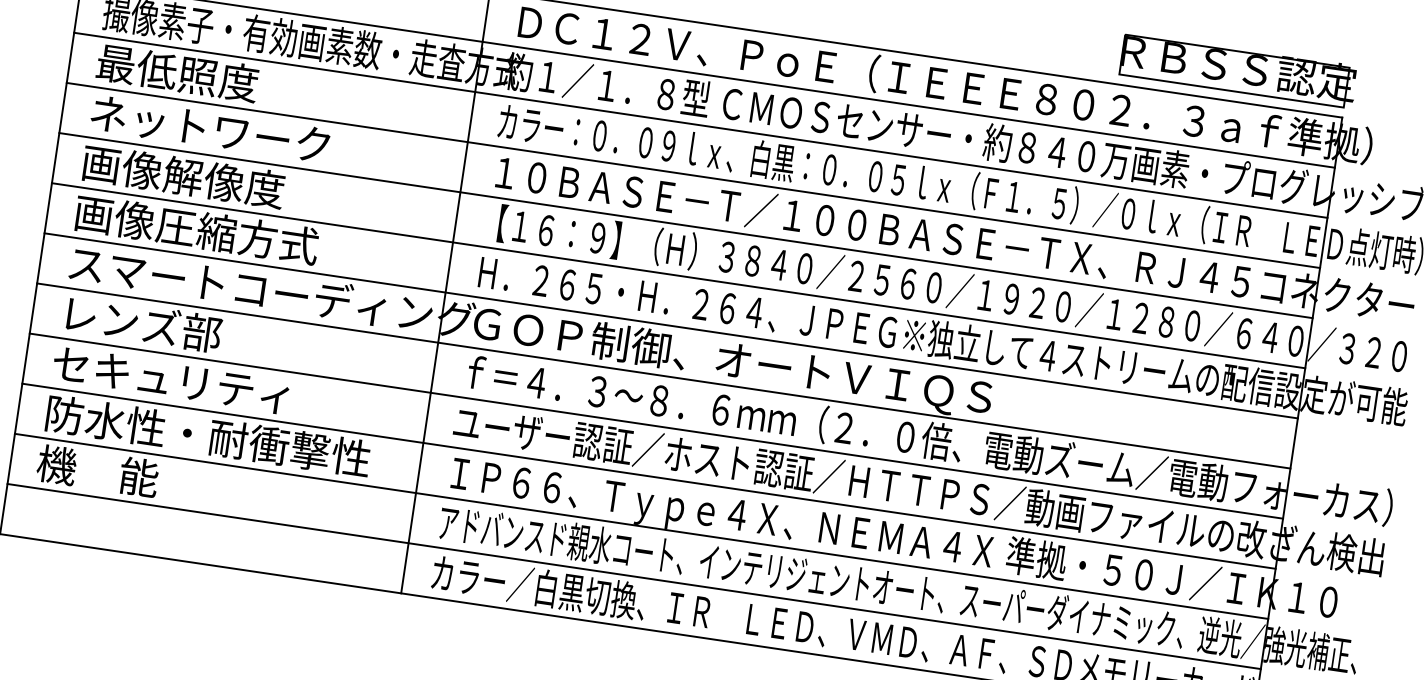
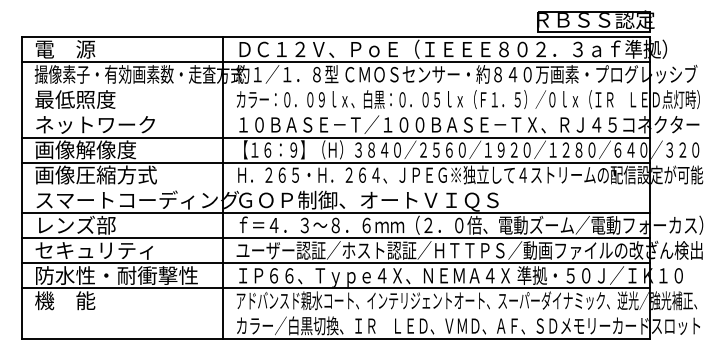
line: (699, 125) -> (335, 87), removed
line: (692, 175) -> (335, 112), removed
line: (670, 325) -> (335, 187), removed
line: (633, 576) -> (335, 313), removed

